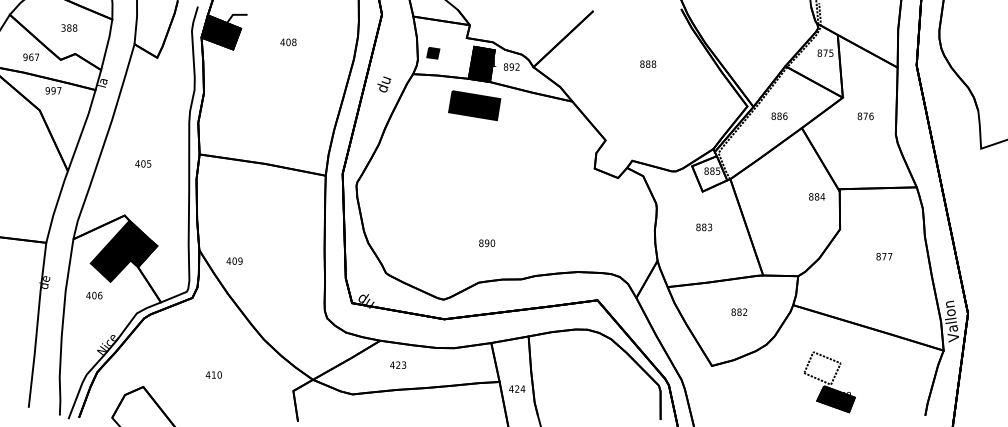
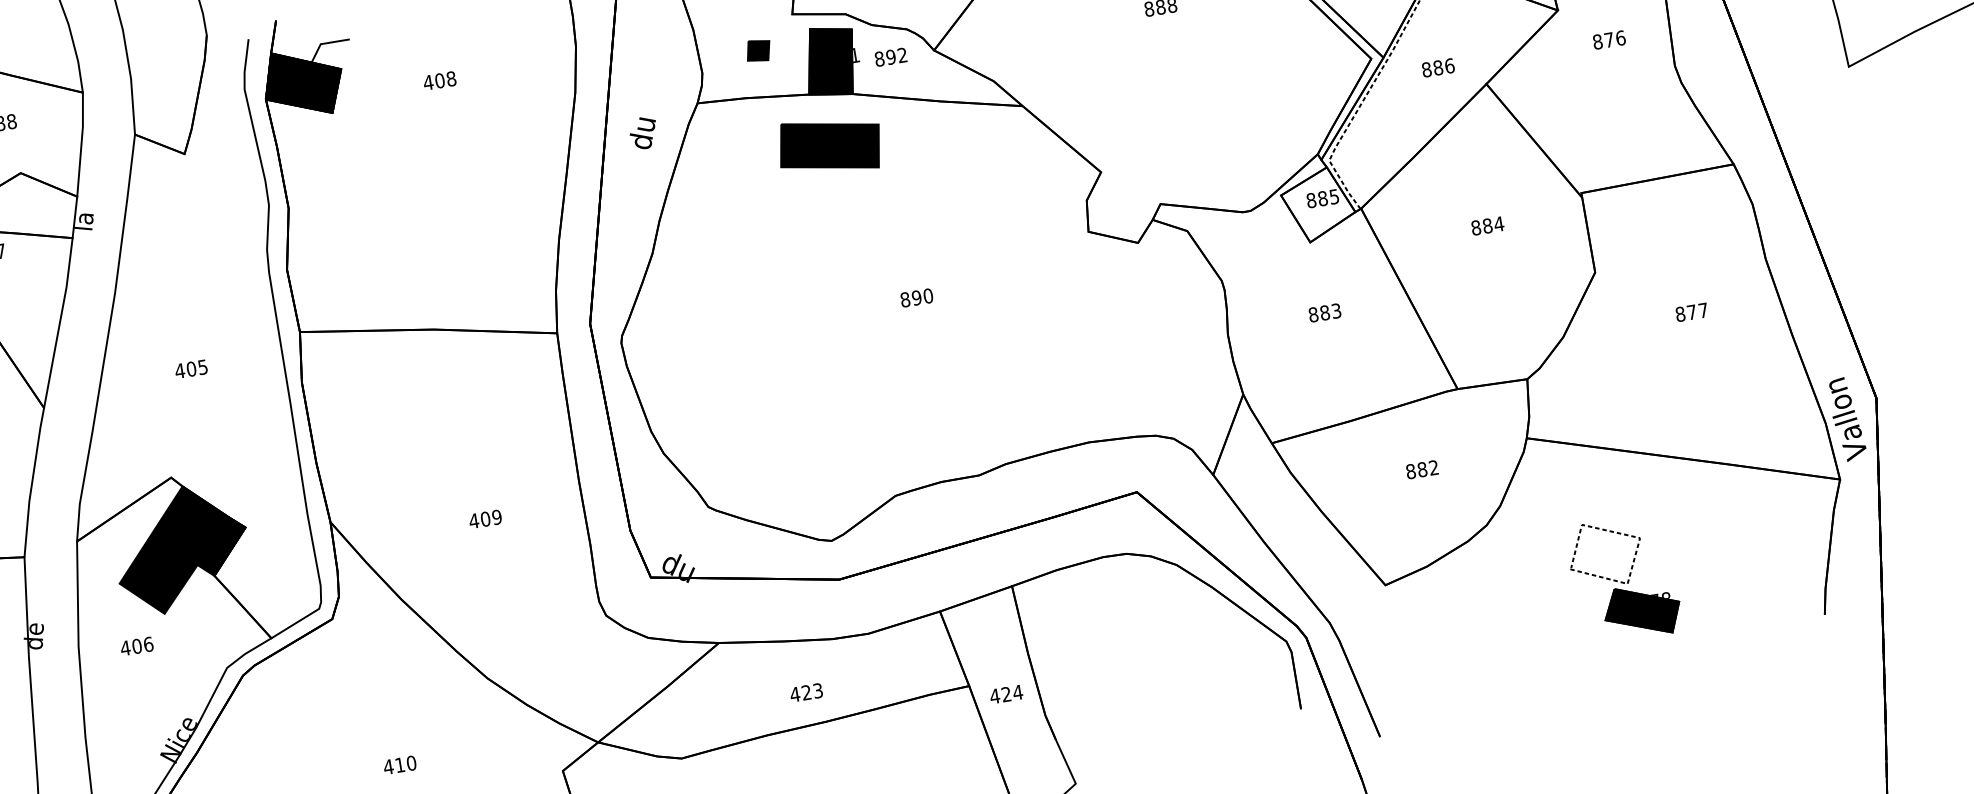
part: (433, 53) -> (759, 51), moved
text: (817, 196) -> (1488, 225), moved
text: (487, 242) -> (917, 296), moved
text: (234, 260) -> (484, 517), moved
text: (398, 364) -> (806, 691), moved

